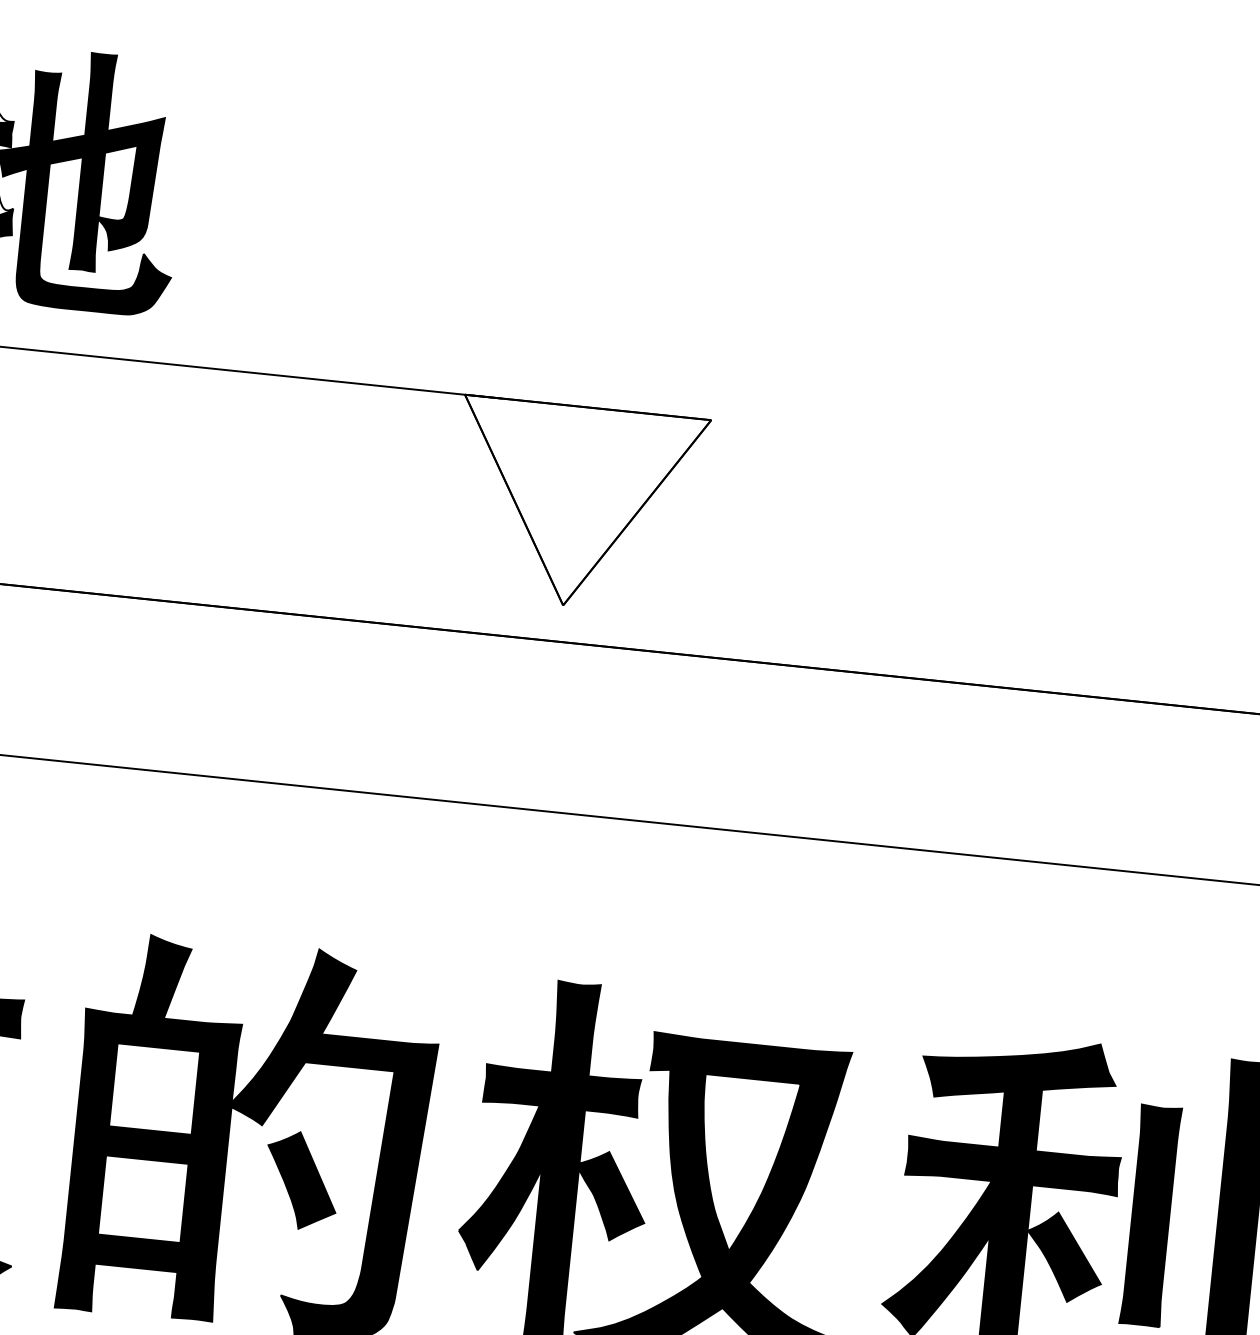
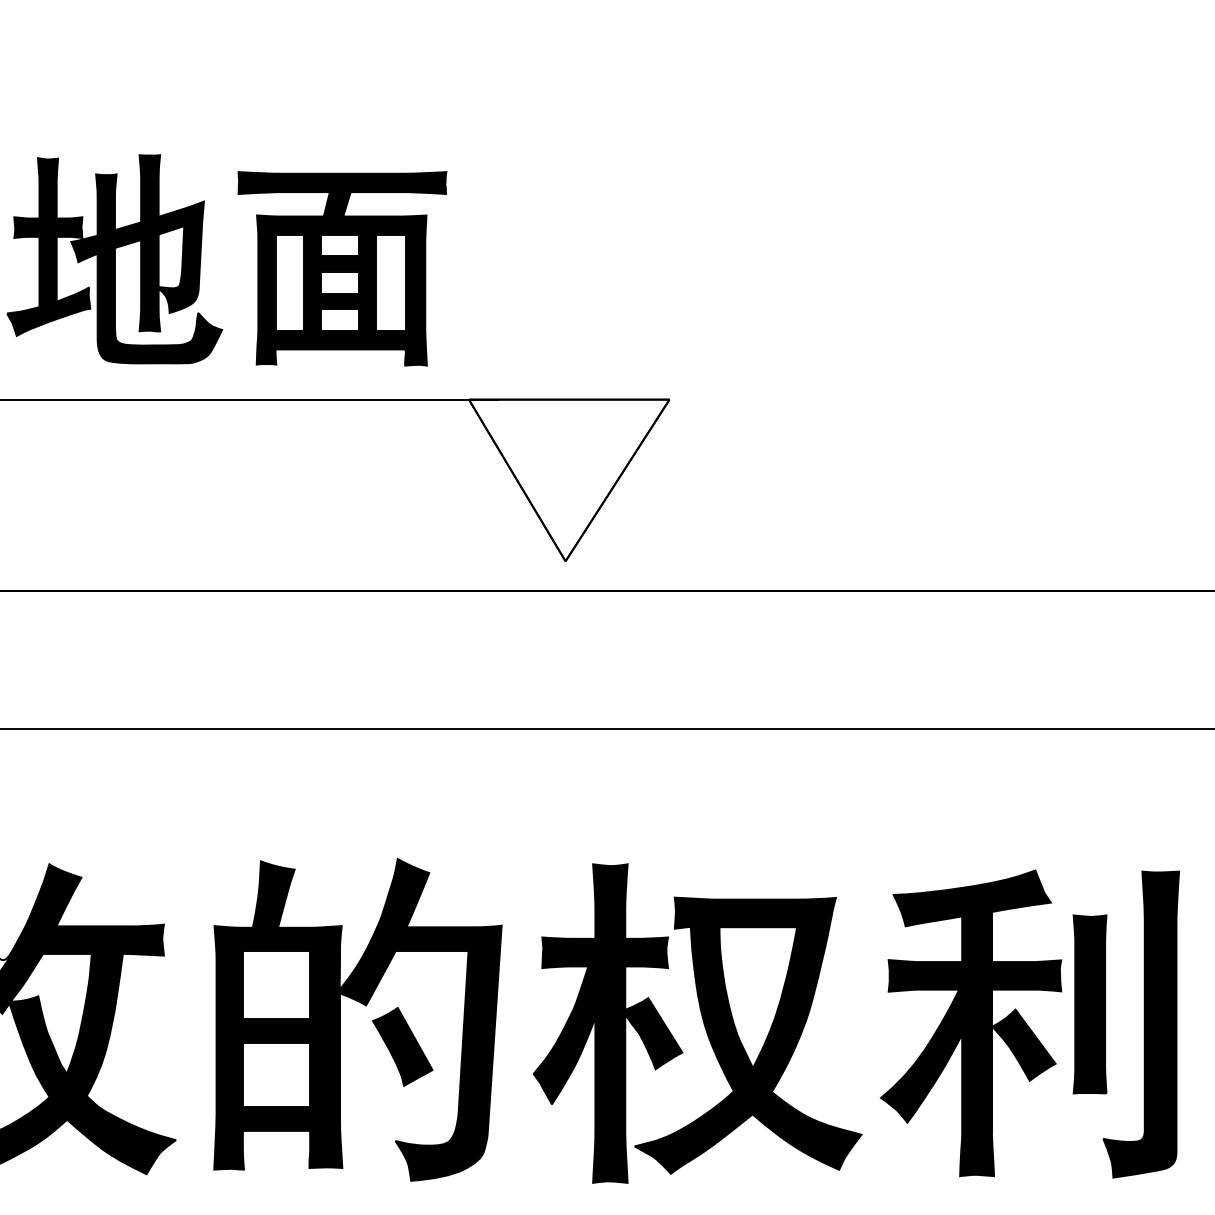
part: (326, 217) -> (342, 268), added

